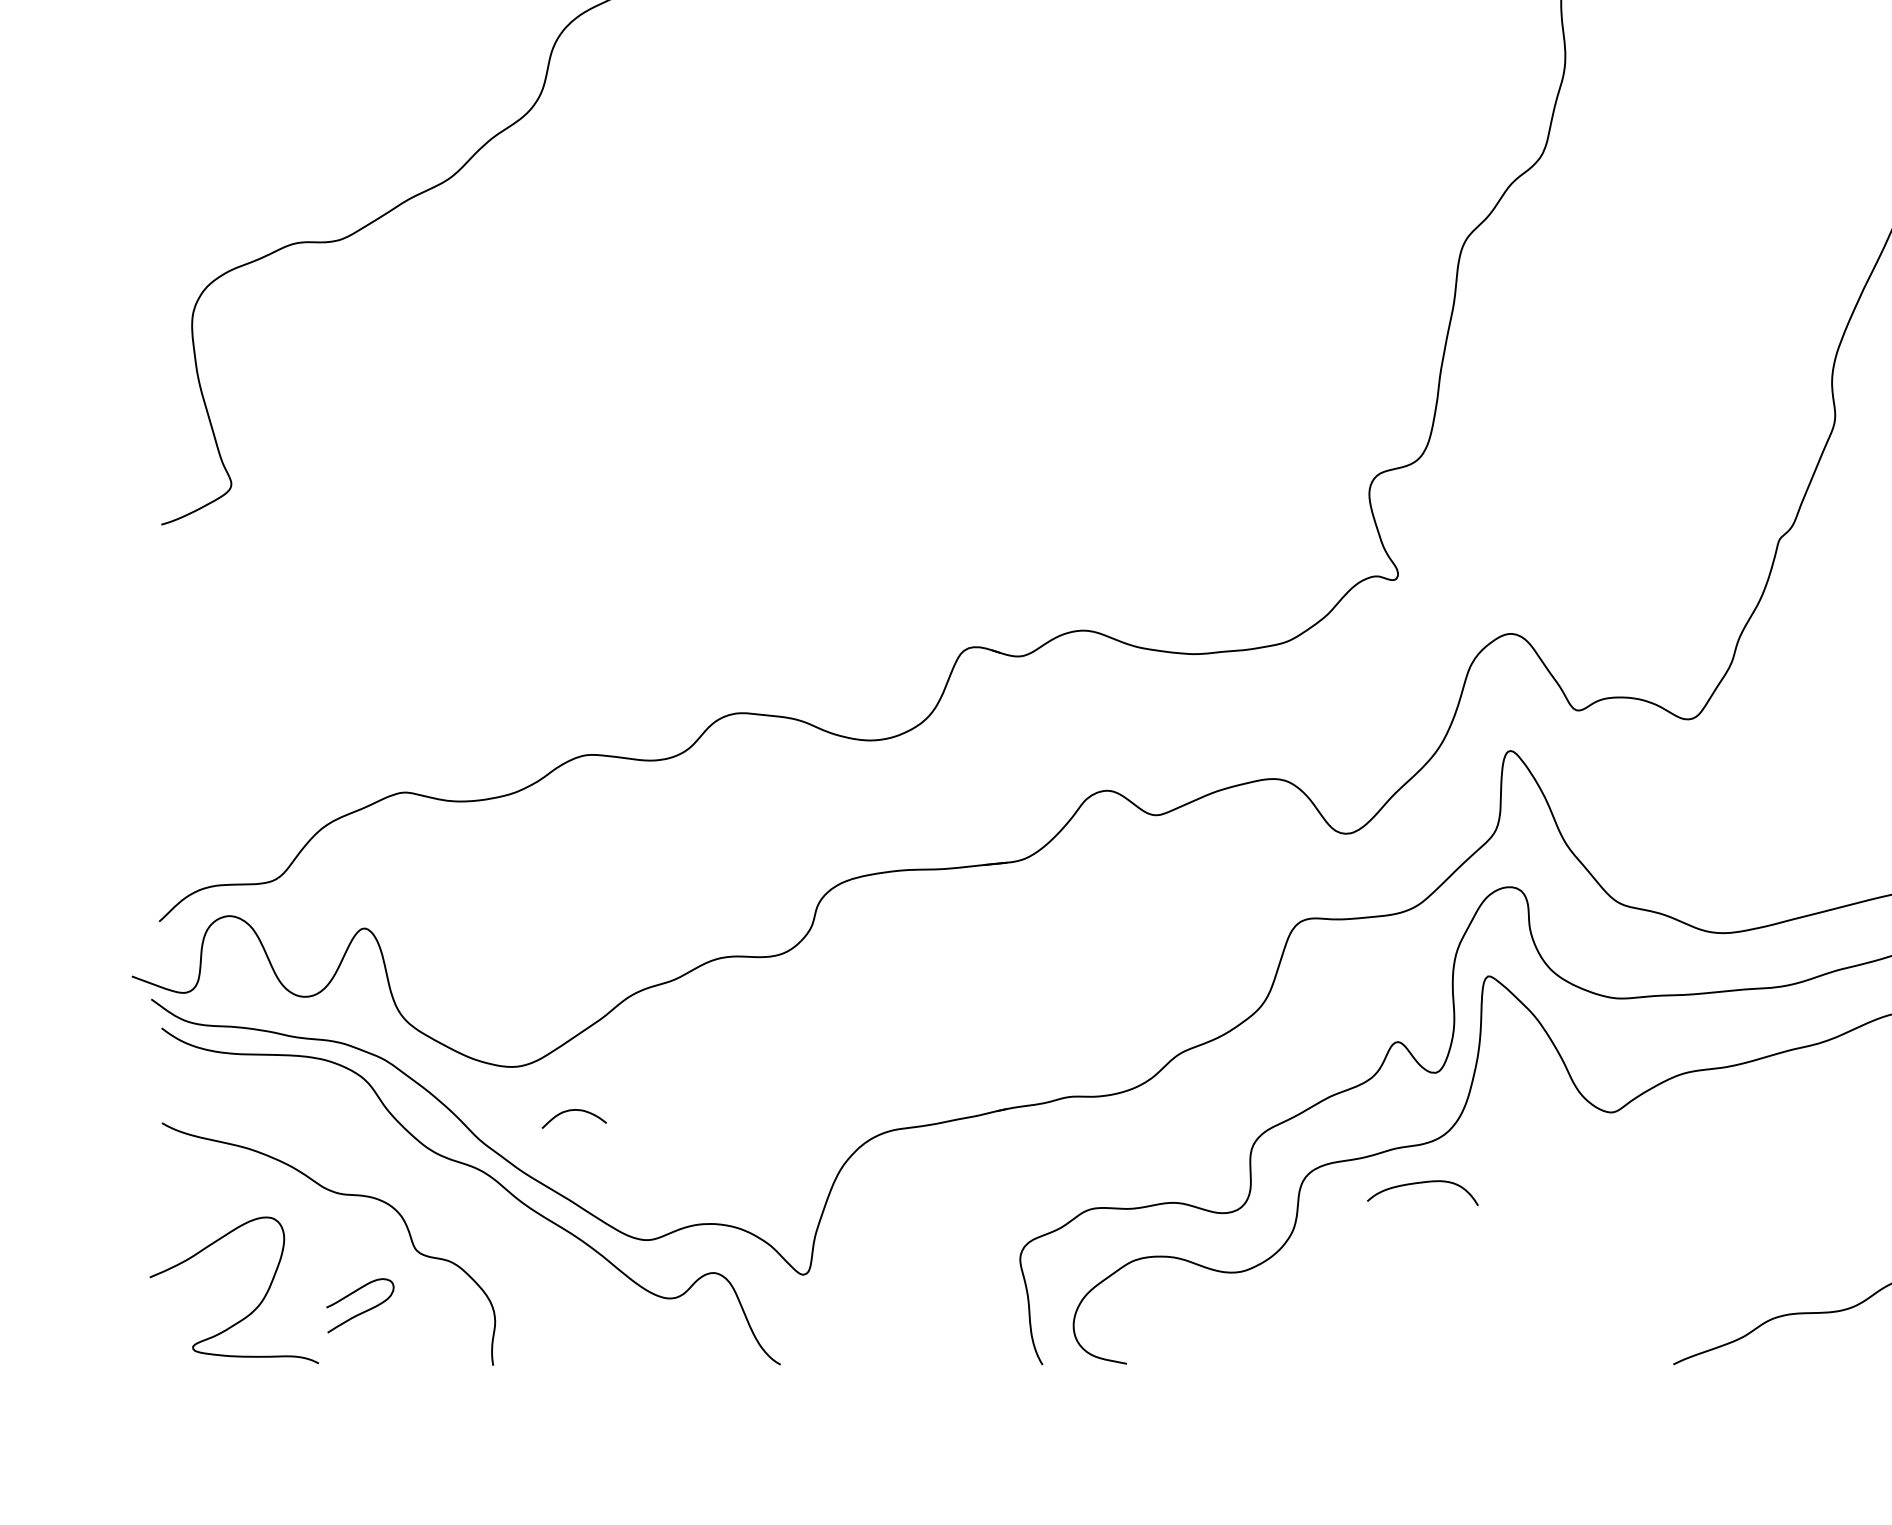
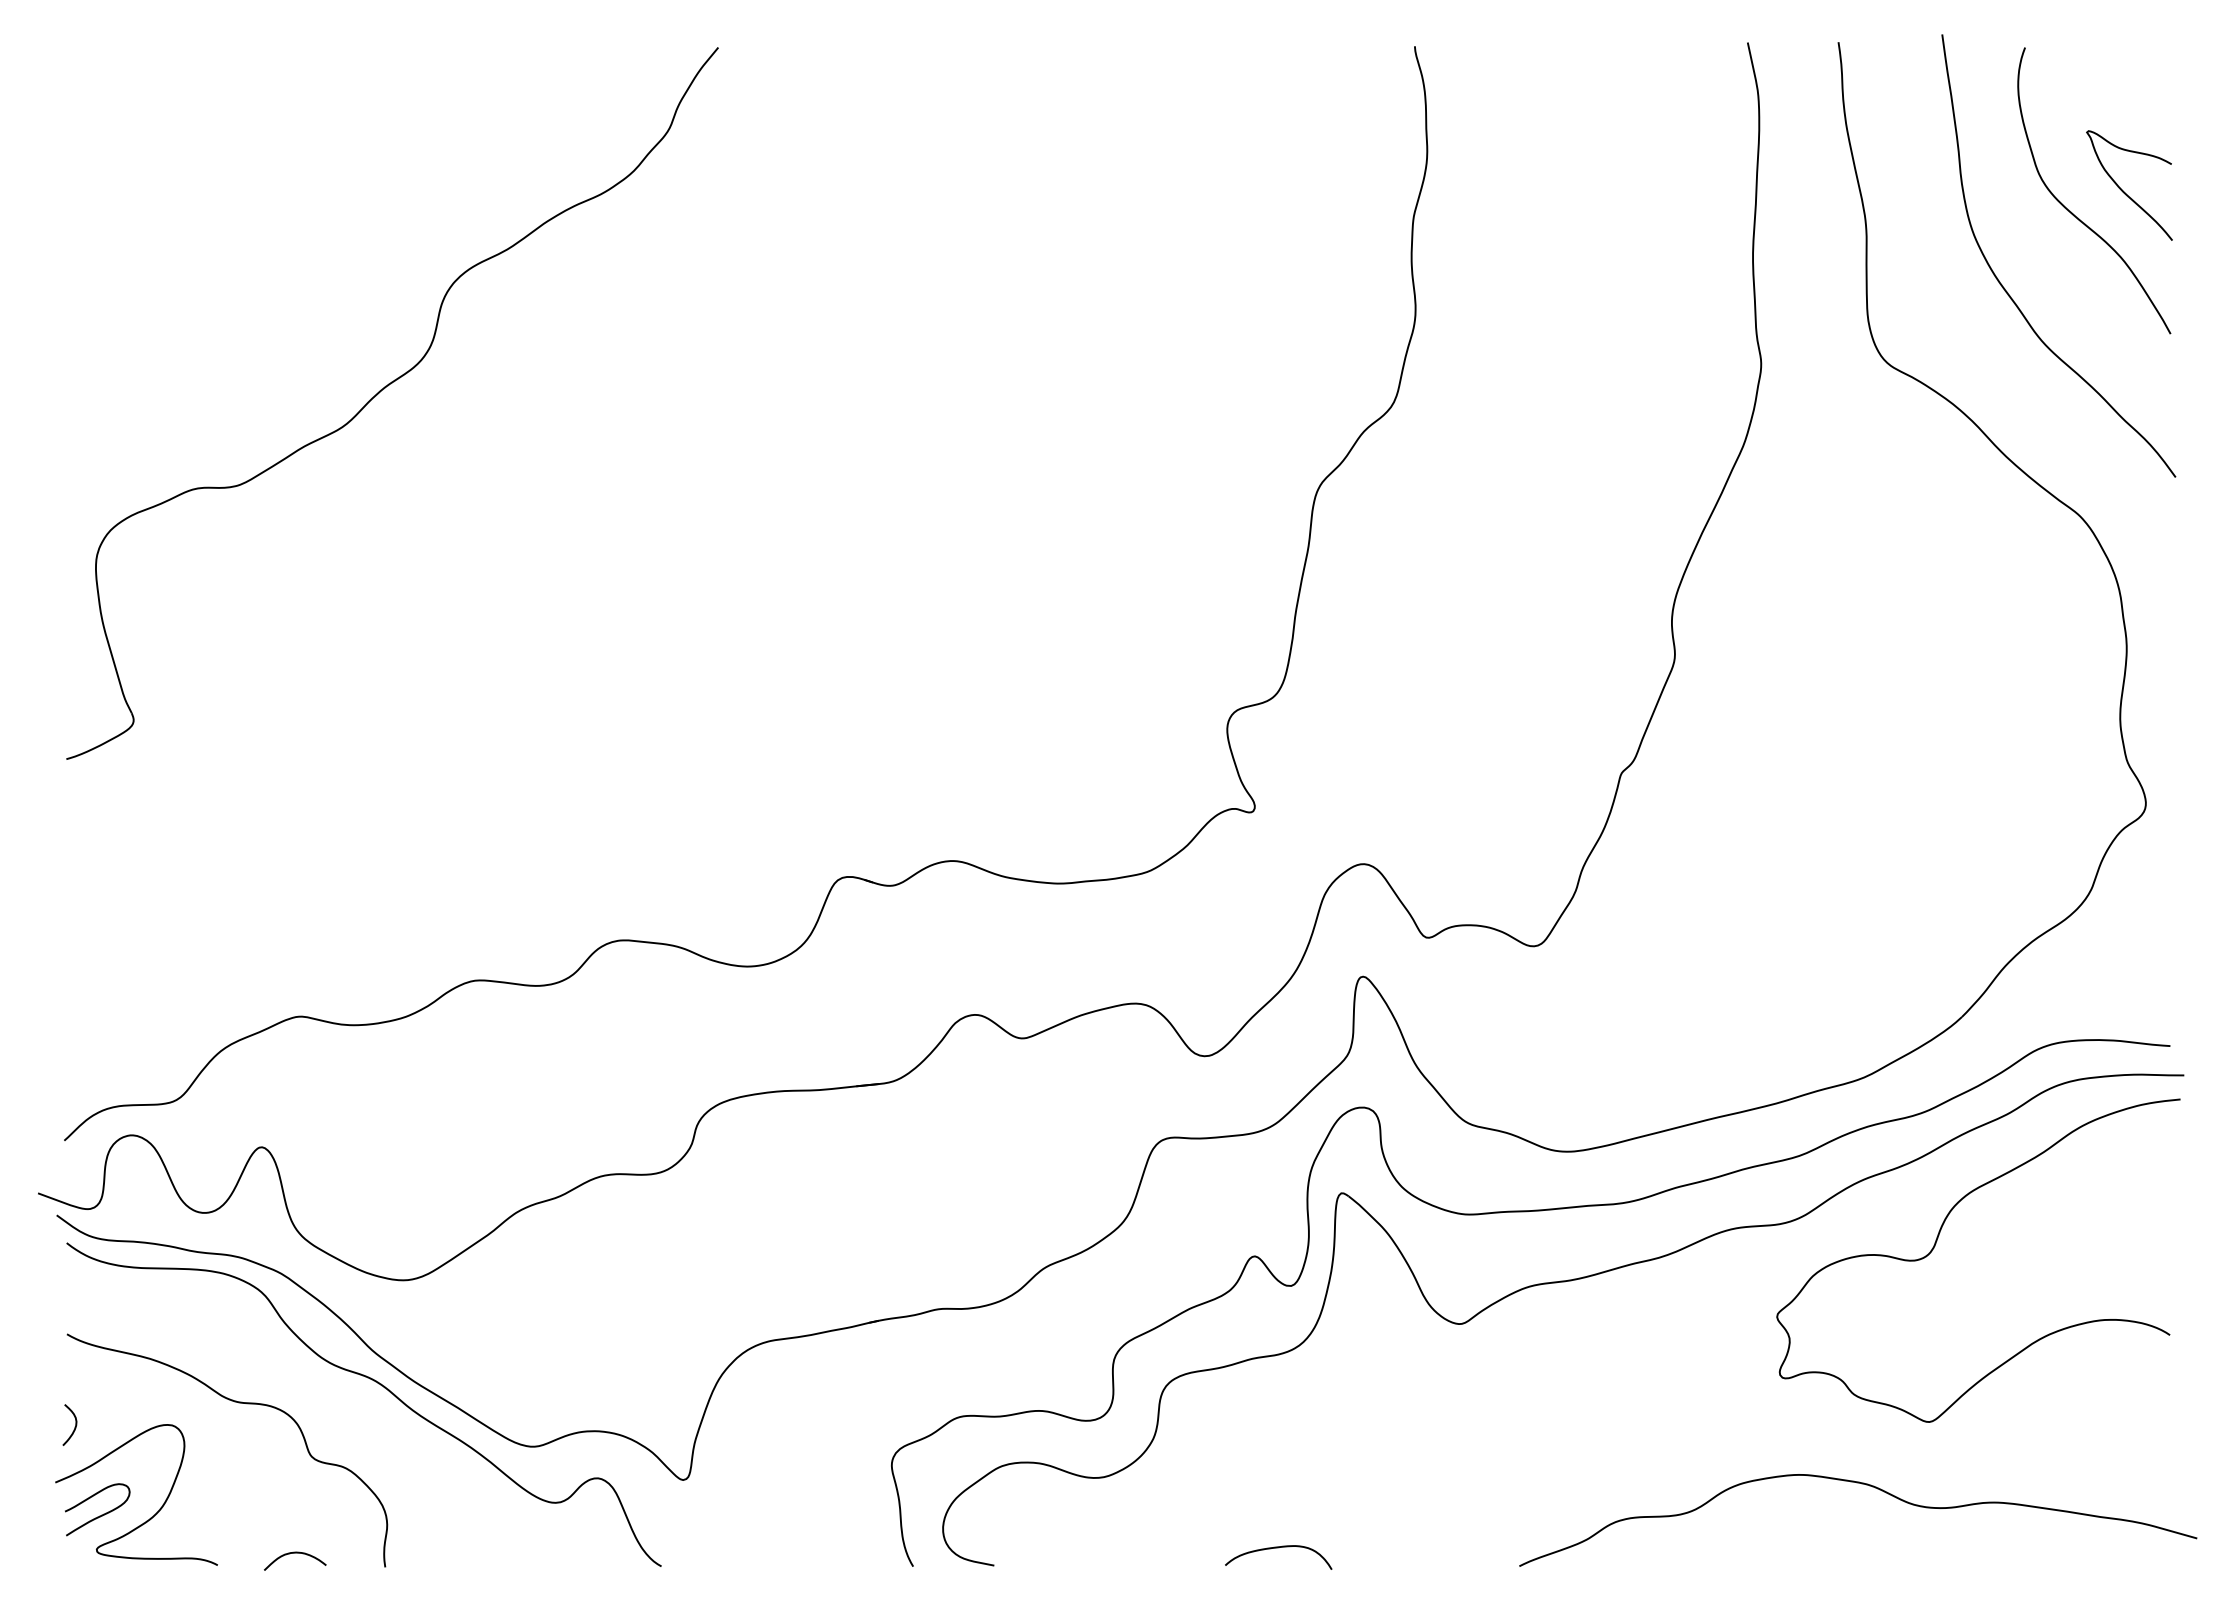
curve: (574, 1110) -> (295, 1553), moved
curve: (1422, 1183) -> (1278, 1548), moved
curve: (169, 1220) -> (74, 1427), added
curve: (362, 1311) -> (99, 1515), moved

